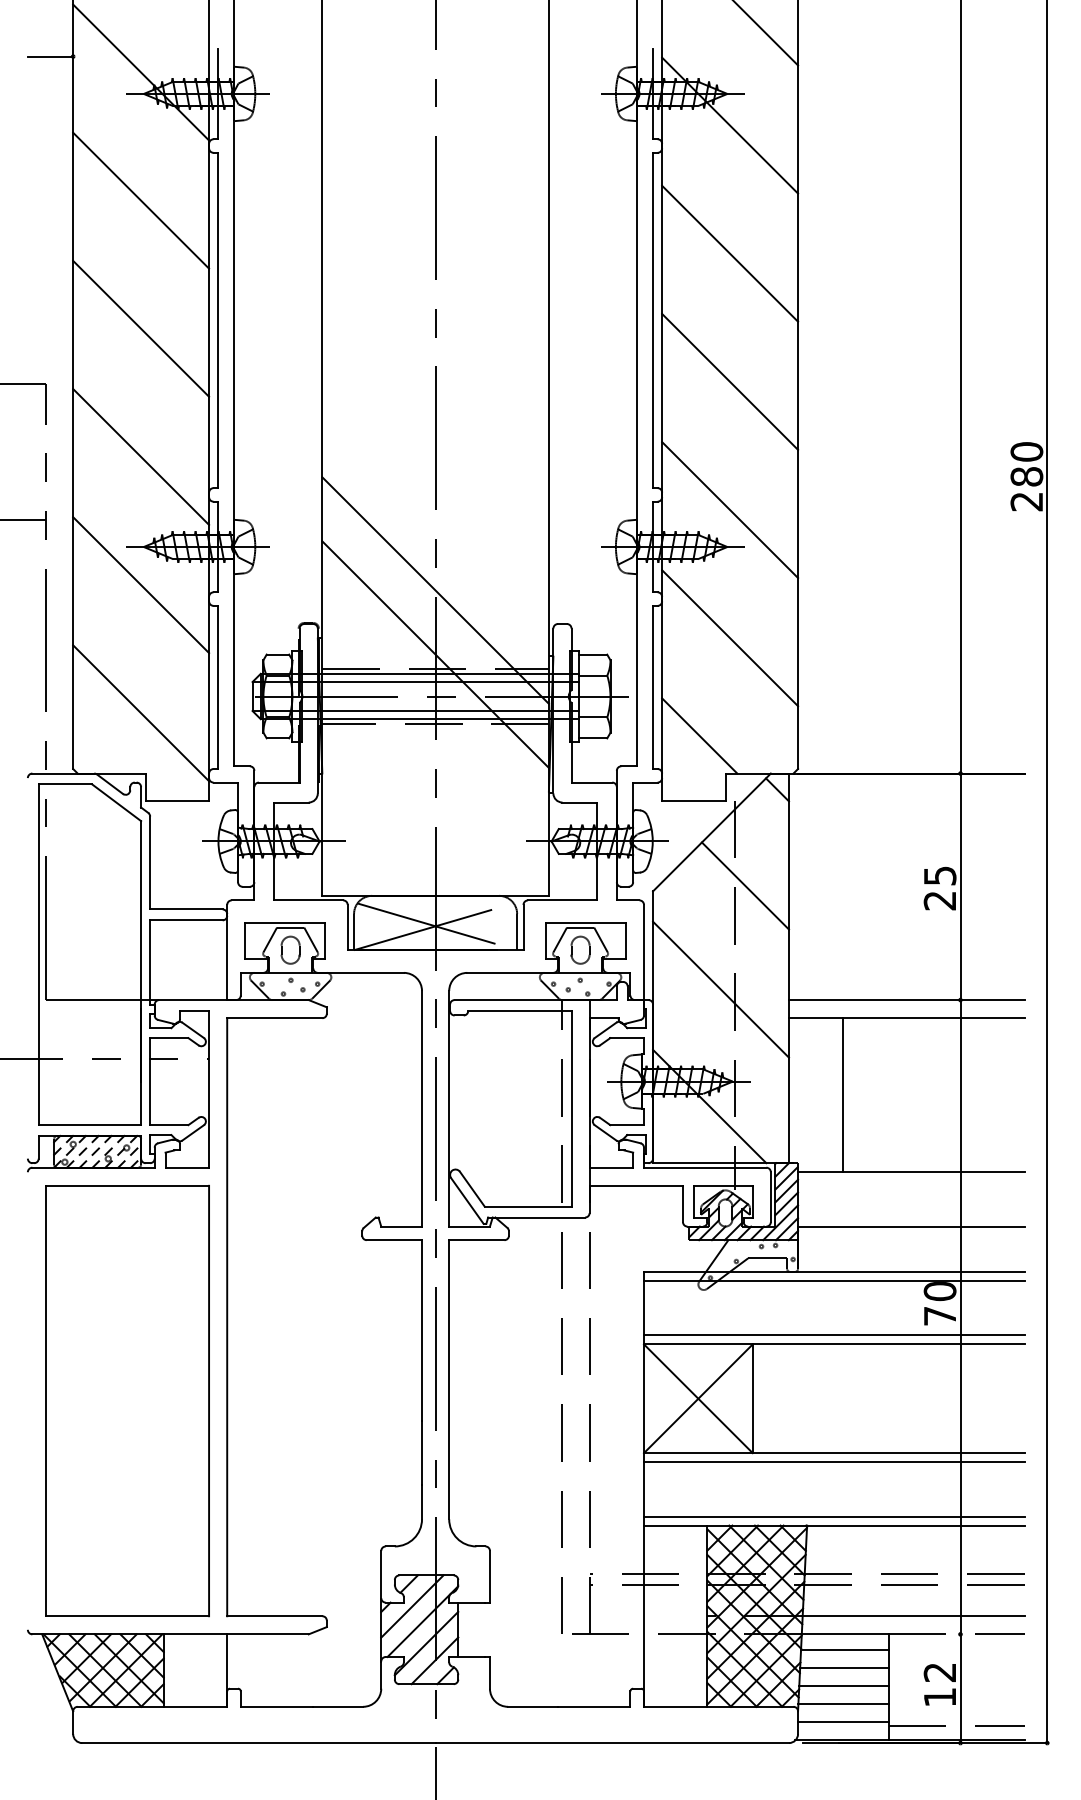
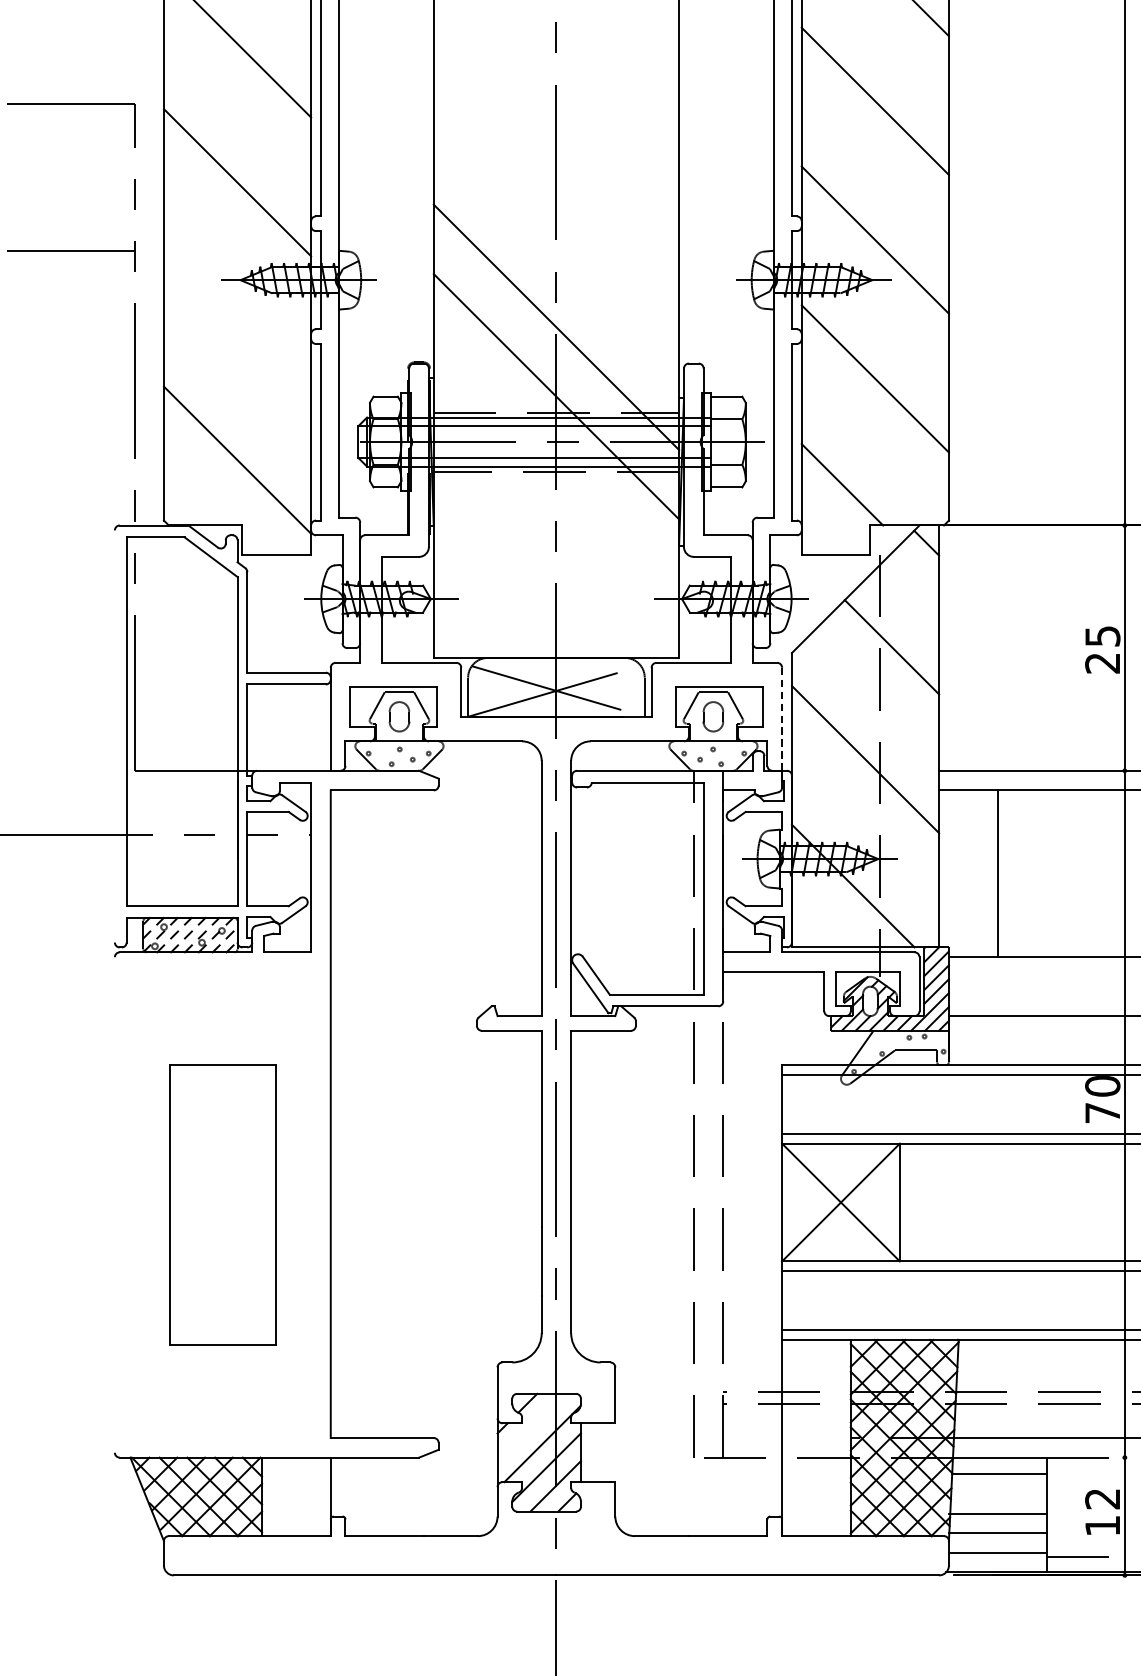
line: (141, 585) -> (237, 321), removed
line: (644, 952) -> (782, 719), solid -> dashed
part: (127, 1400) -> (222, 1204), size x0.6
line: (412, 1606) -> (531, 1427), removed
line: (843, 1667) -> (998, 1493), removed

